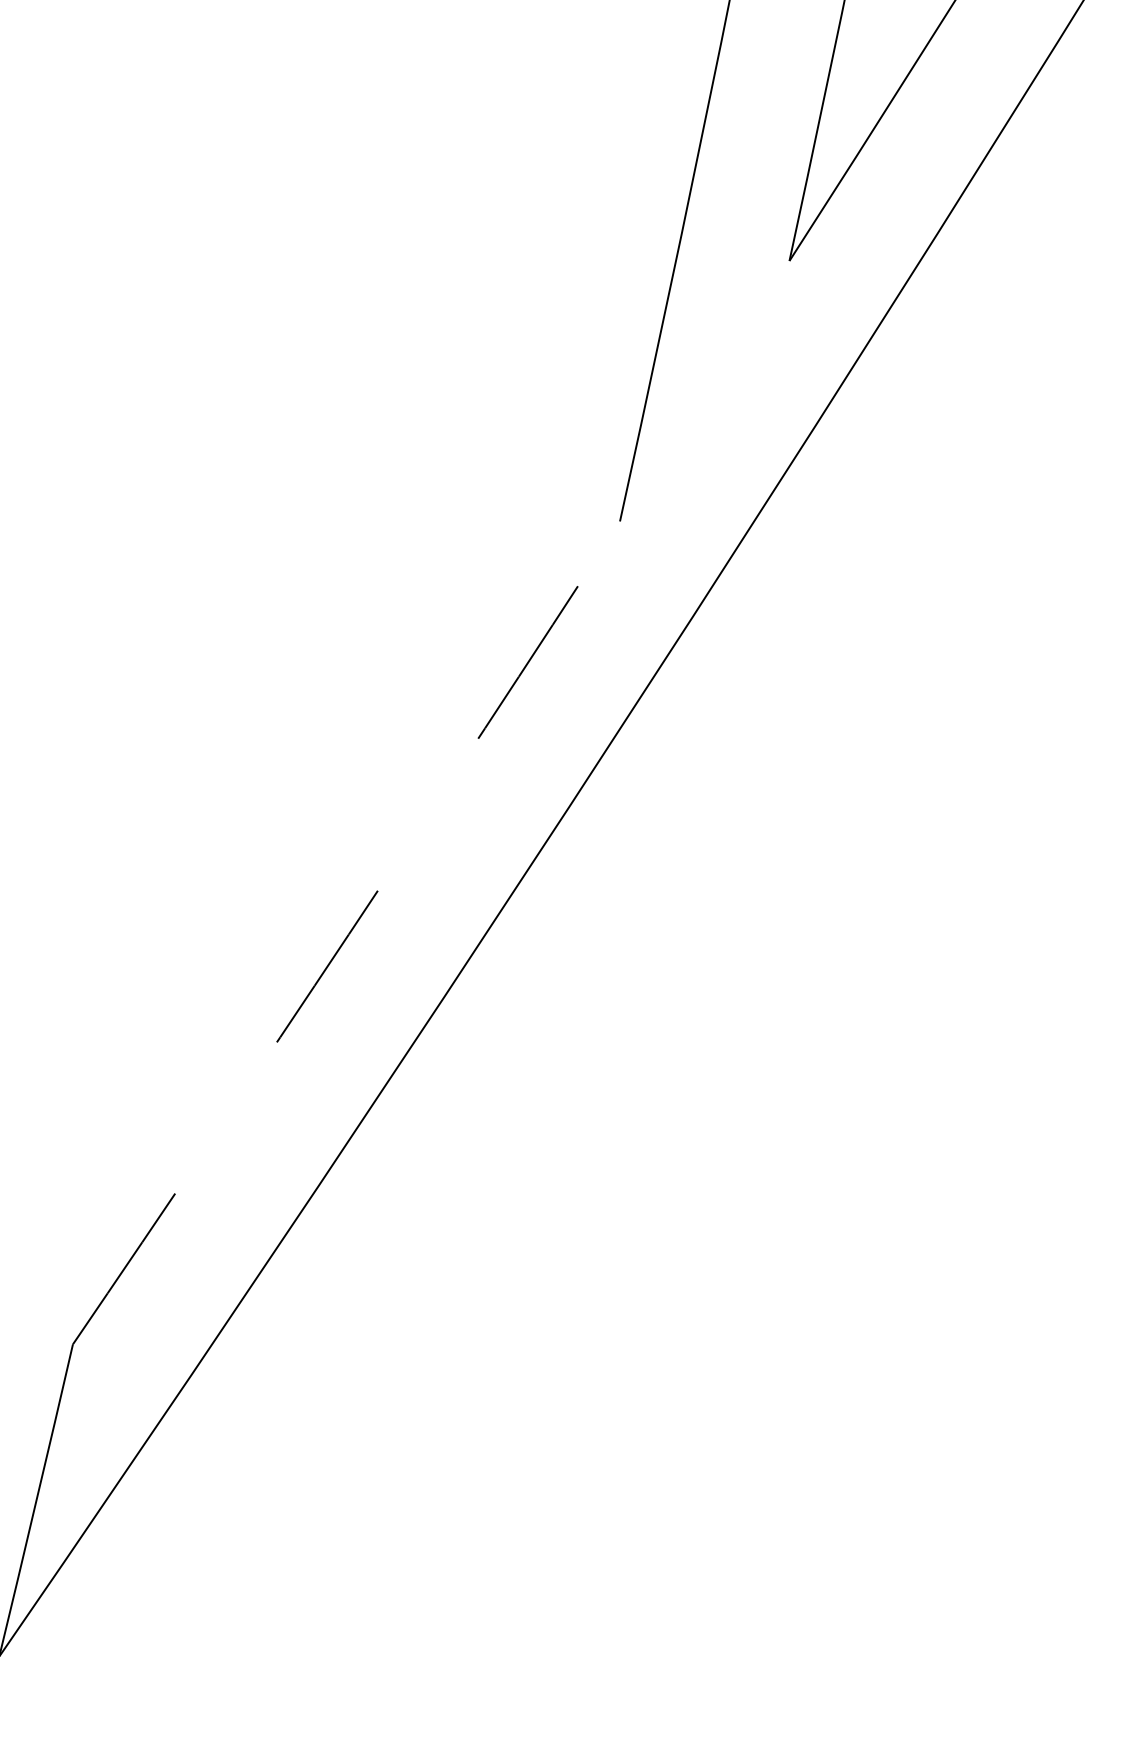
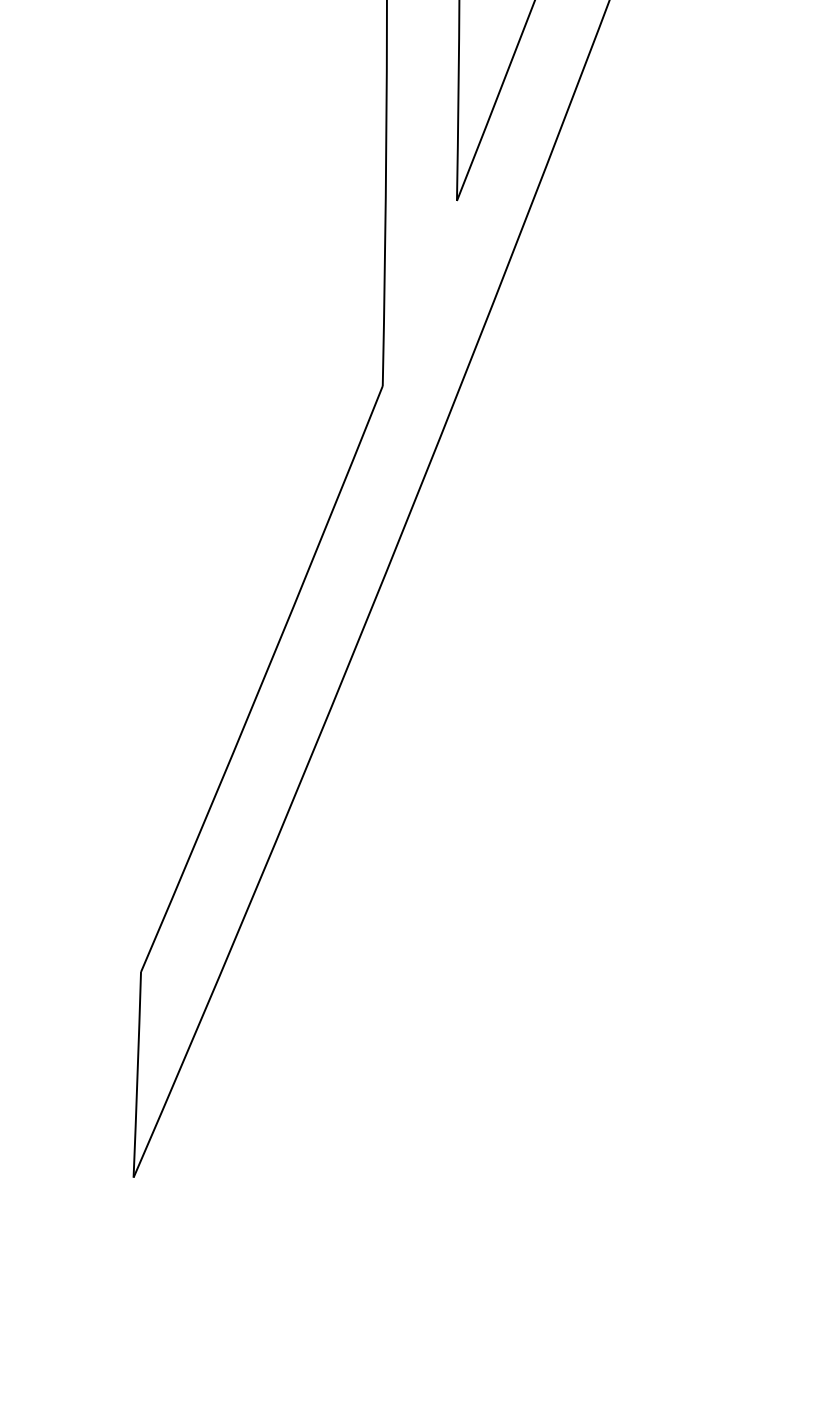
arc: (348, 934) -> (263, 679), dashed -> solid

